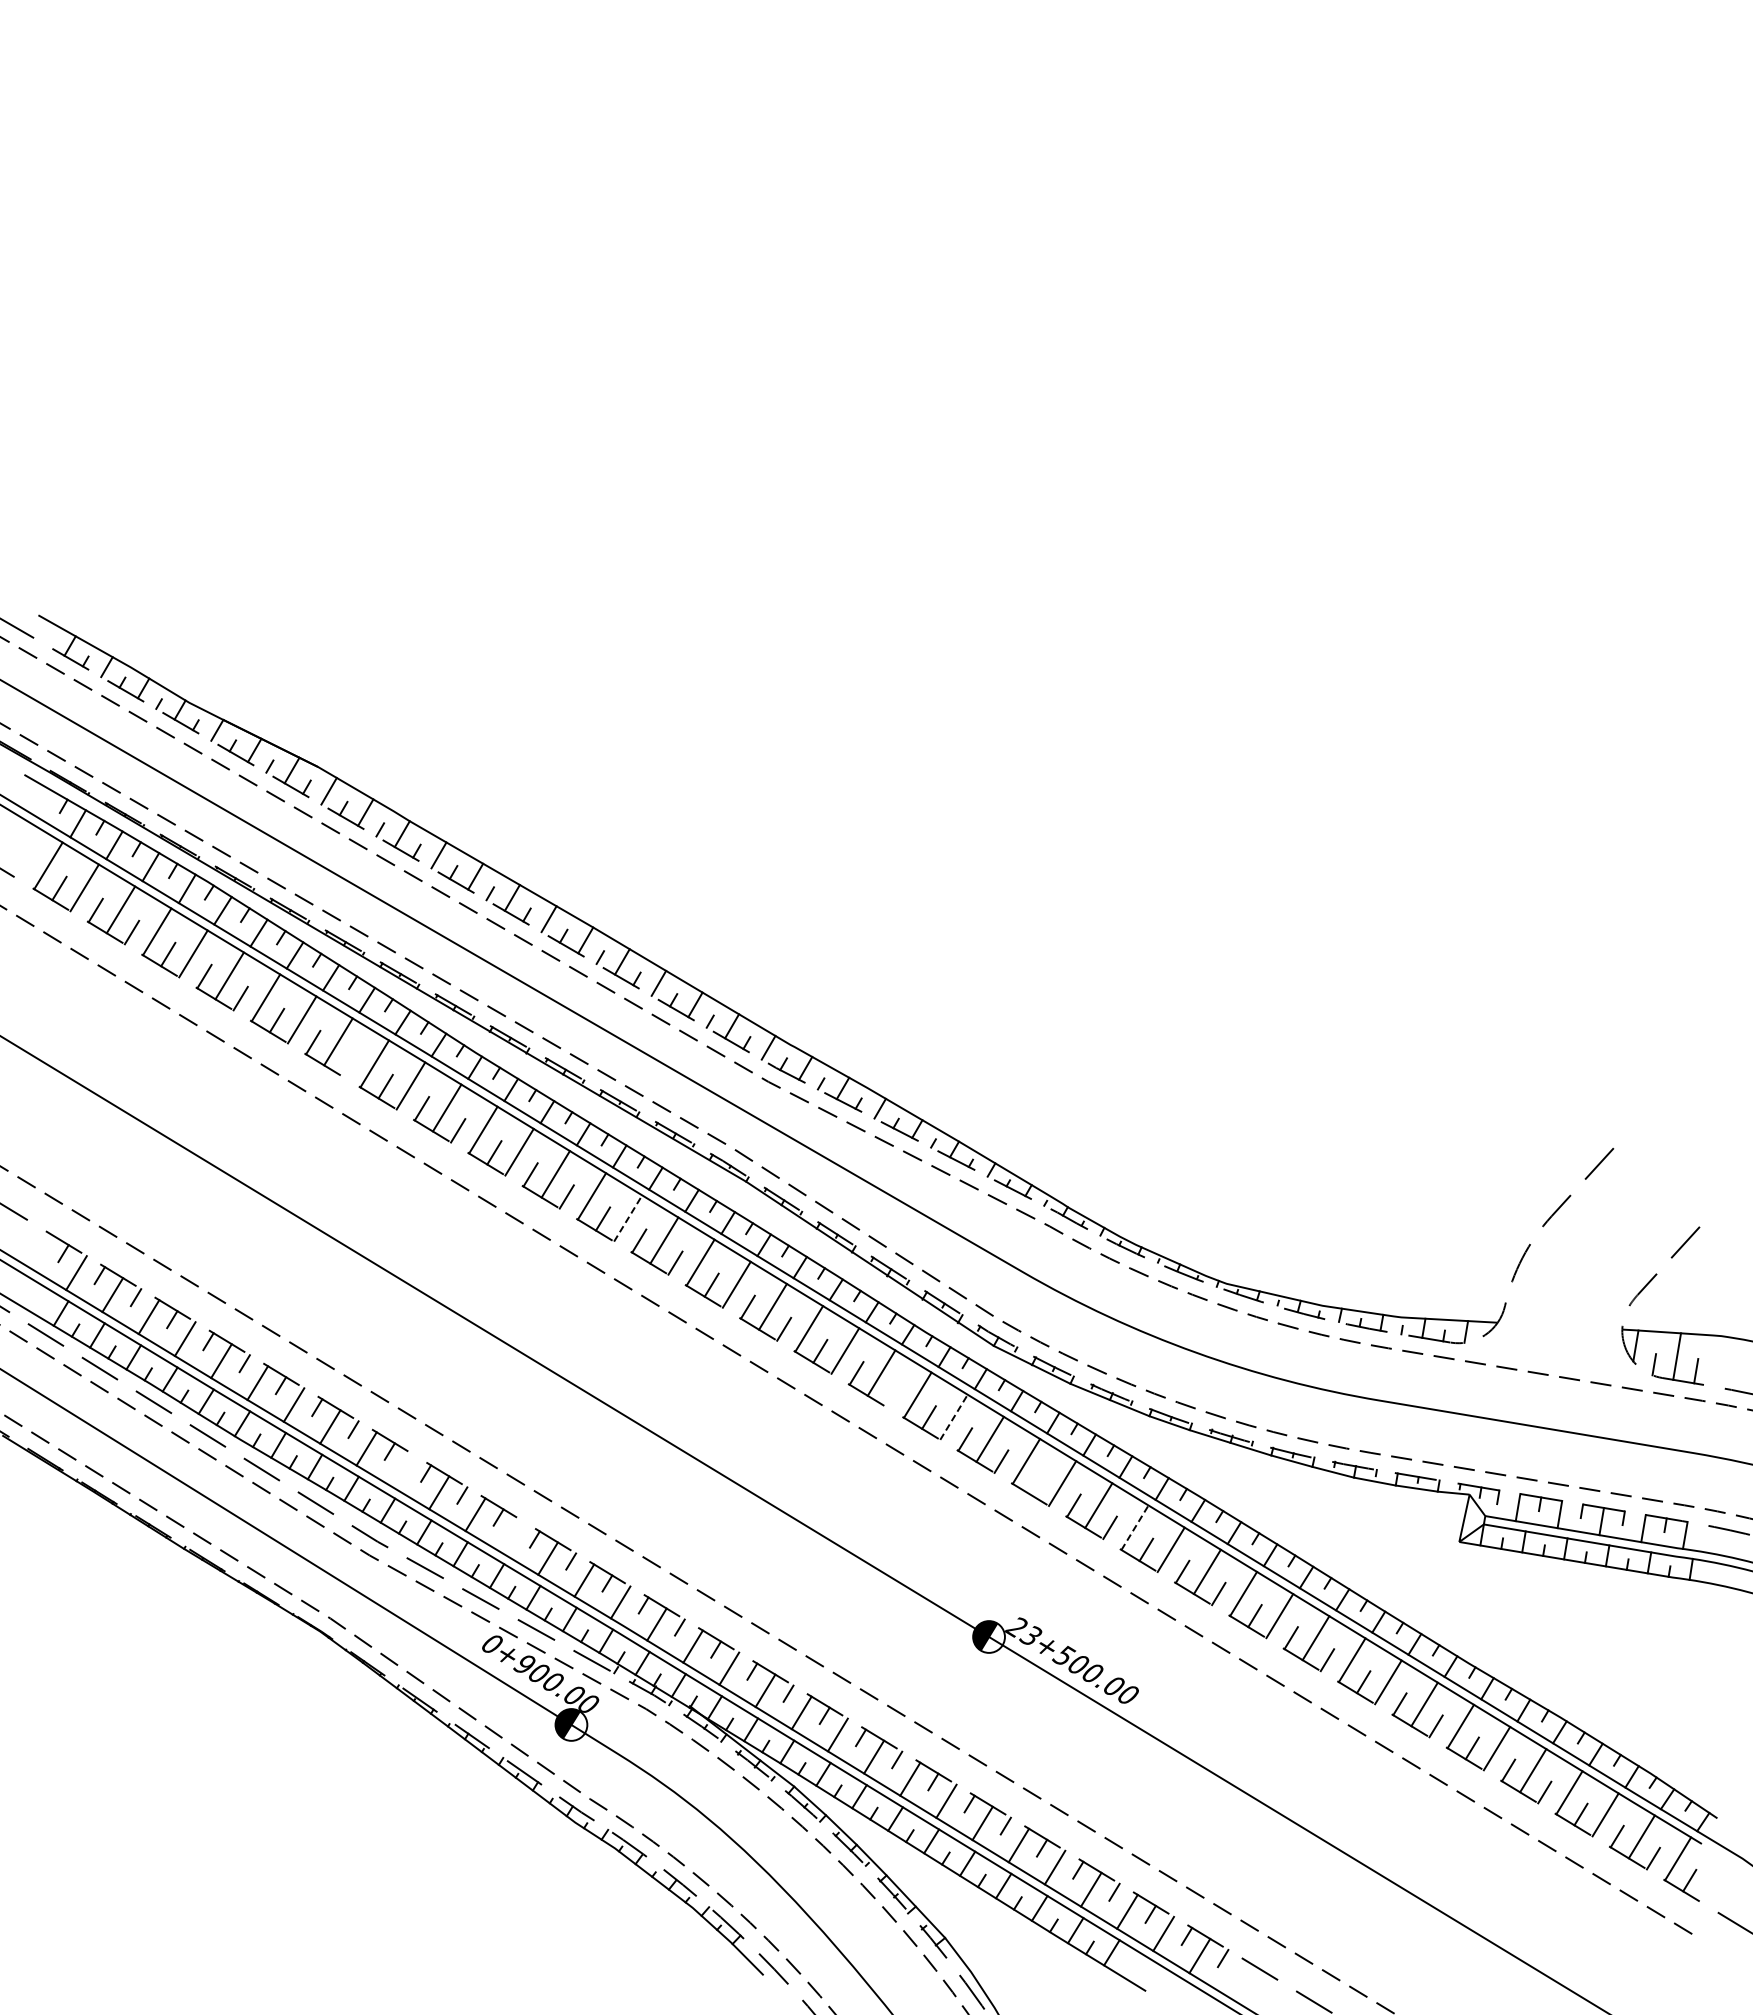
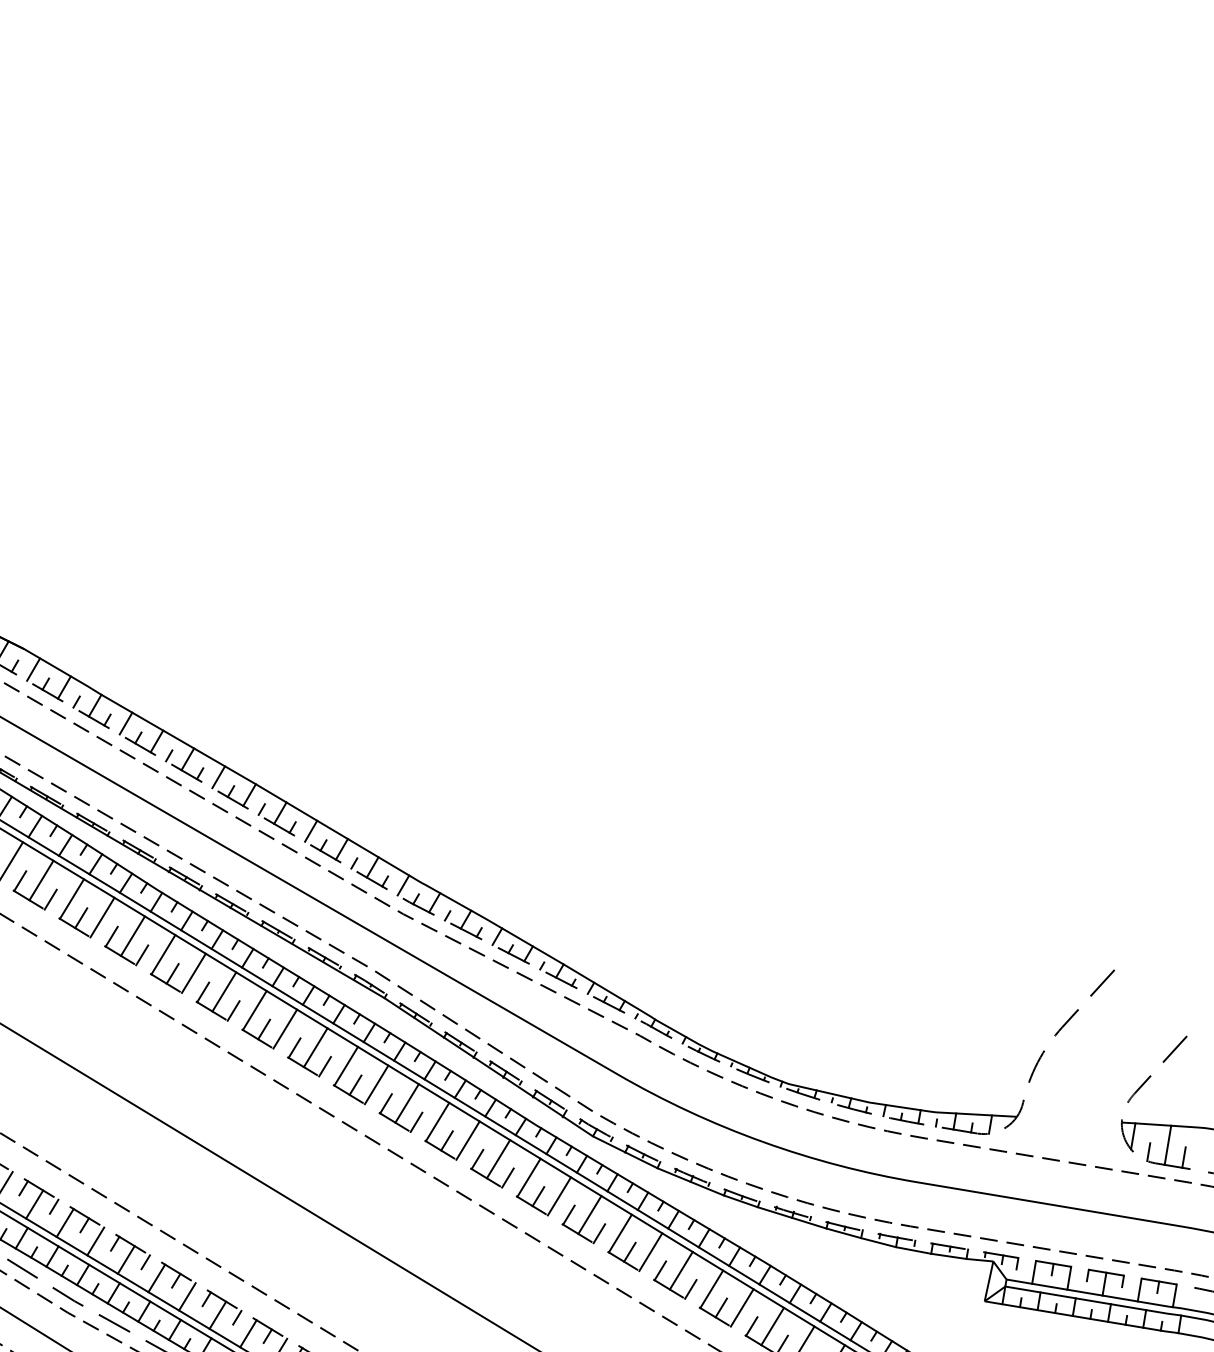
line: (349, 1064) -> (50, 899), added
line: (628, 1218) -> (285, 1029), dashed -> solid
line: (892, 1395) -> (507, 1178), added
line: (954, 1416) -> (559, 1195), dashed -> solid
line: (402, 1470) -> (95, 1241), added
line: (1037, 1483) -> (629, 1252), added
line: (1135, 1527) -> (712, 1289), dashed -> solid
line: (511, 1536) -> (187, 1296), added

